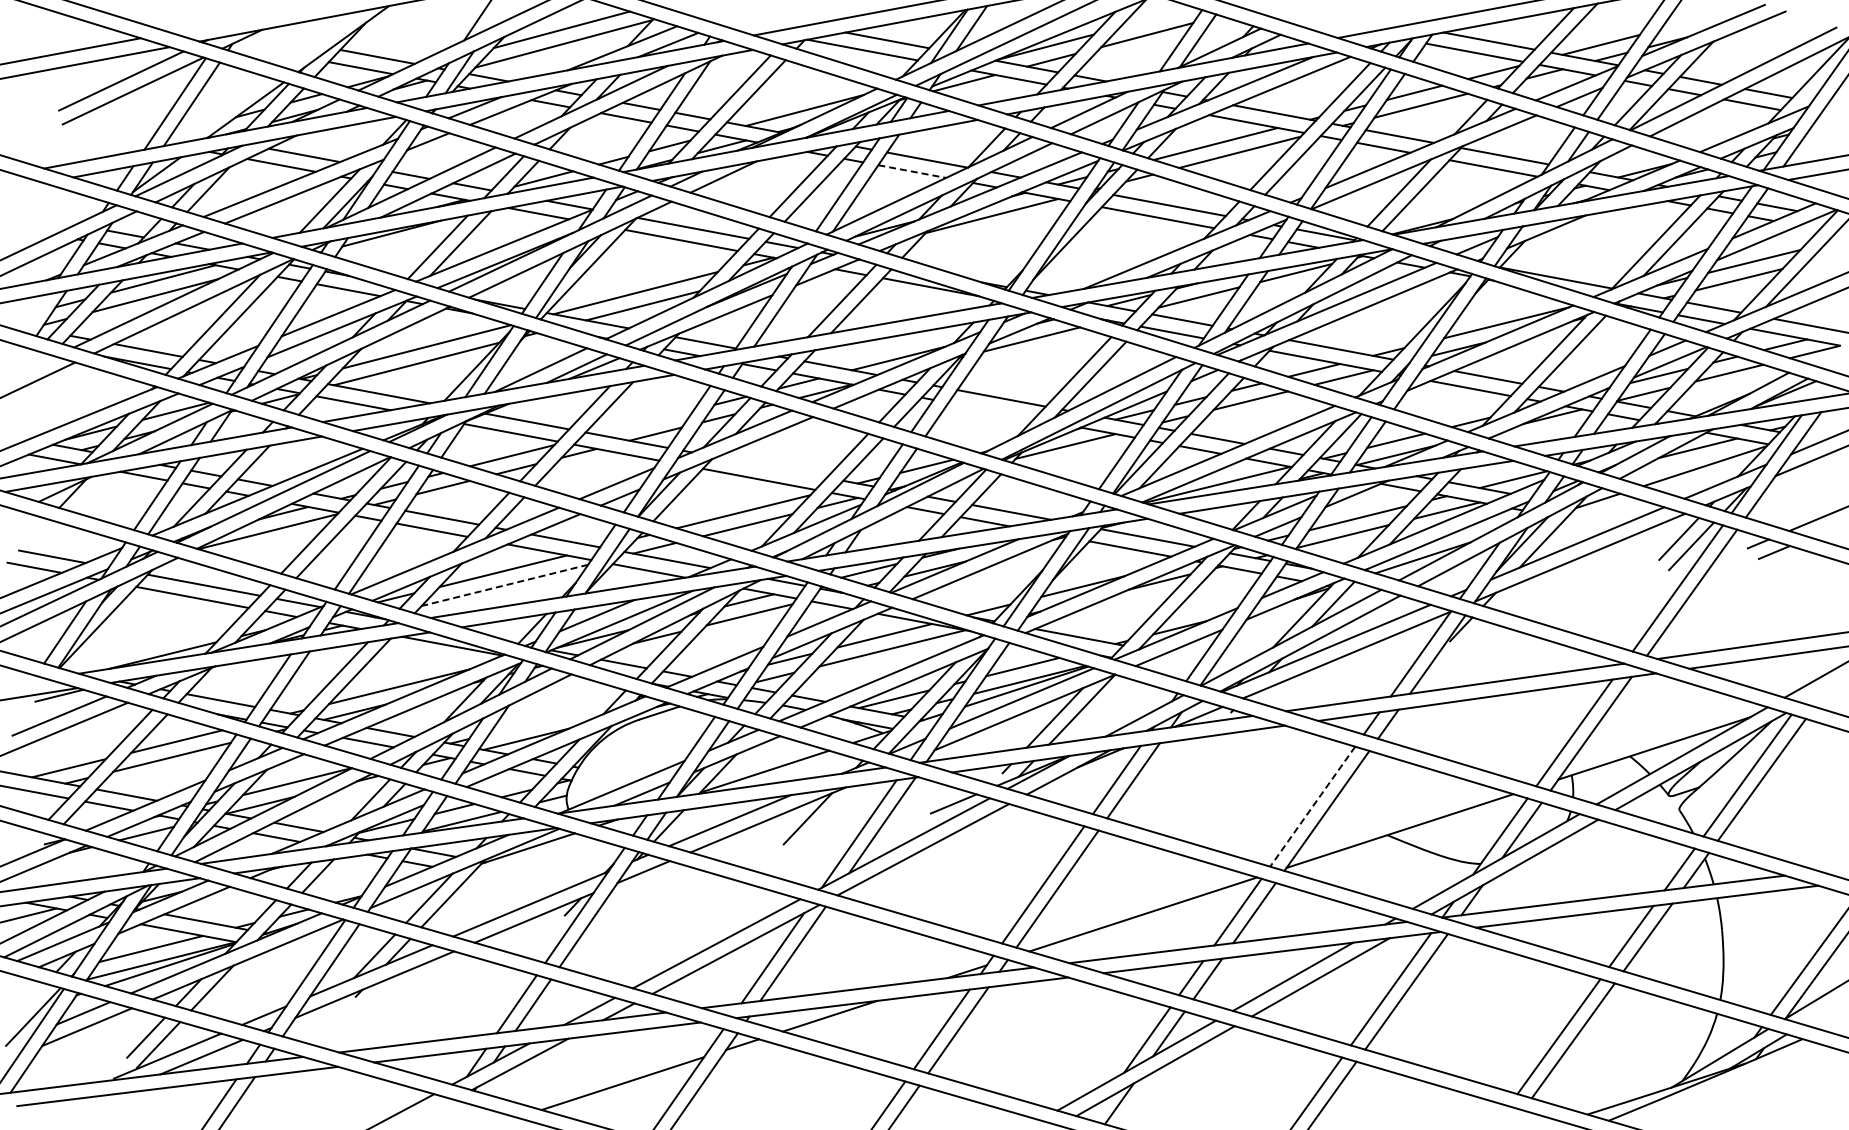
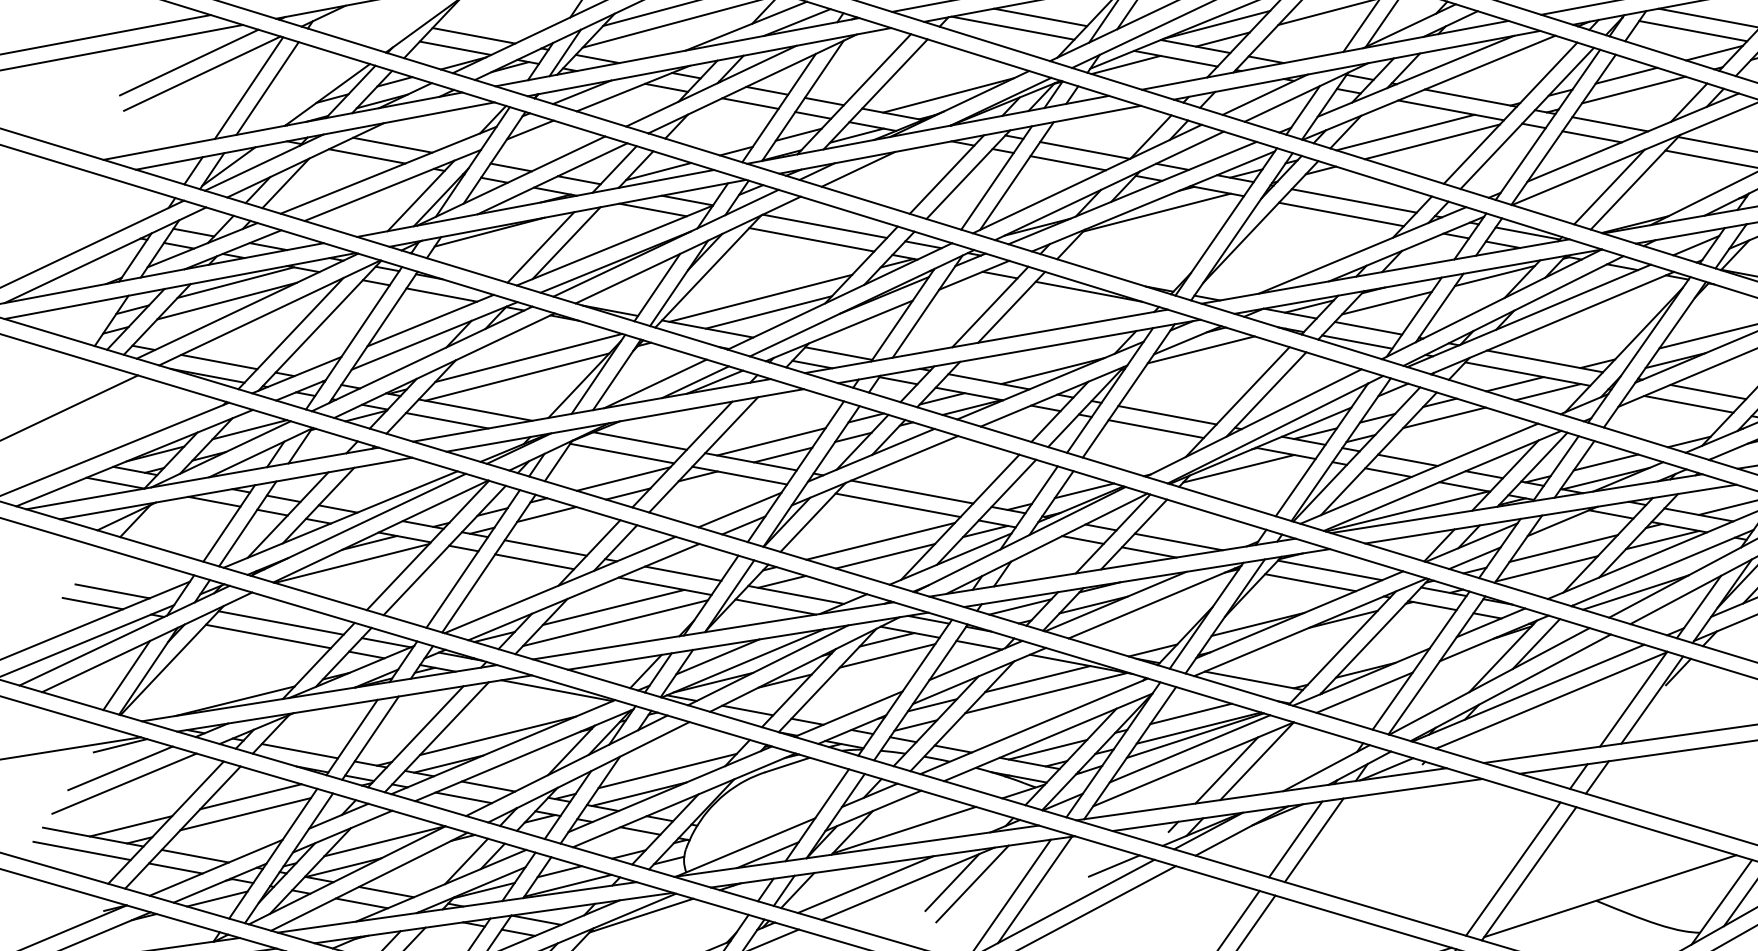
line: (912, 171) -> (1068, 163), dashed -> solid
line: (991, 410) -> (1156, 428), added
line: (644, 422) -> (770, 442), added
line: (771, 467) -> (911, 492), added
line: (504, 585) -> (615, 623), dashed -> solid
line: (551, 718) -> (667, 771), added
line: (1312, 806) -> (1513, 868), dashed -> solid
line: (825, 819) -> (971, 883), added

